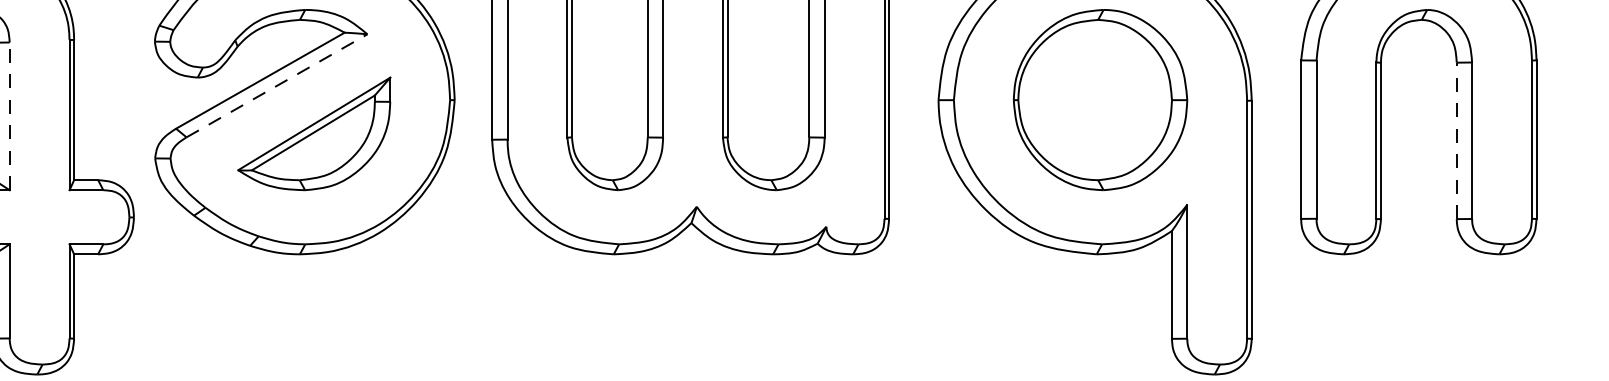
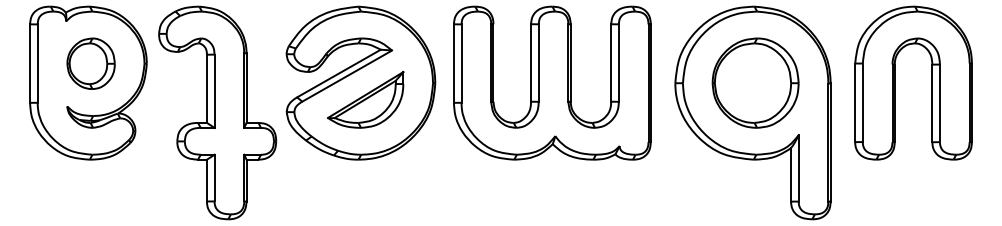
line: (277, 86) -> (347, 76), dashed -> solid
line: (9, 116) -> (214, 91), dashed -> solid
line: (1457, 141) -> (932, 103), dashed -> solid

